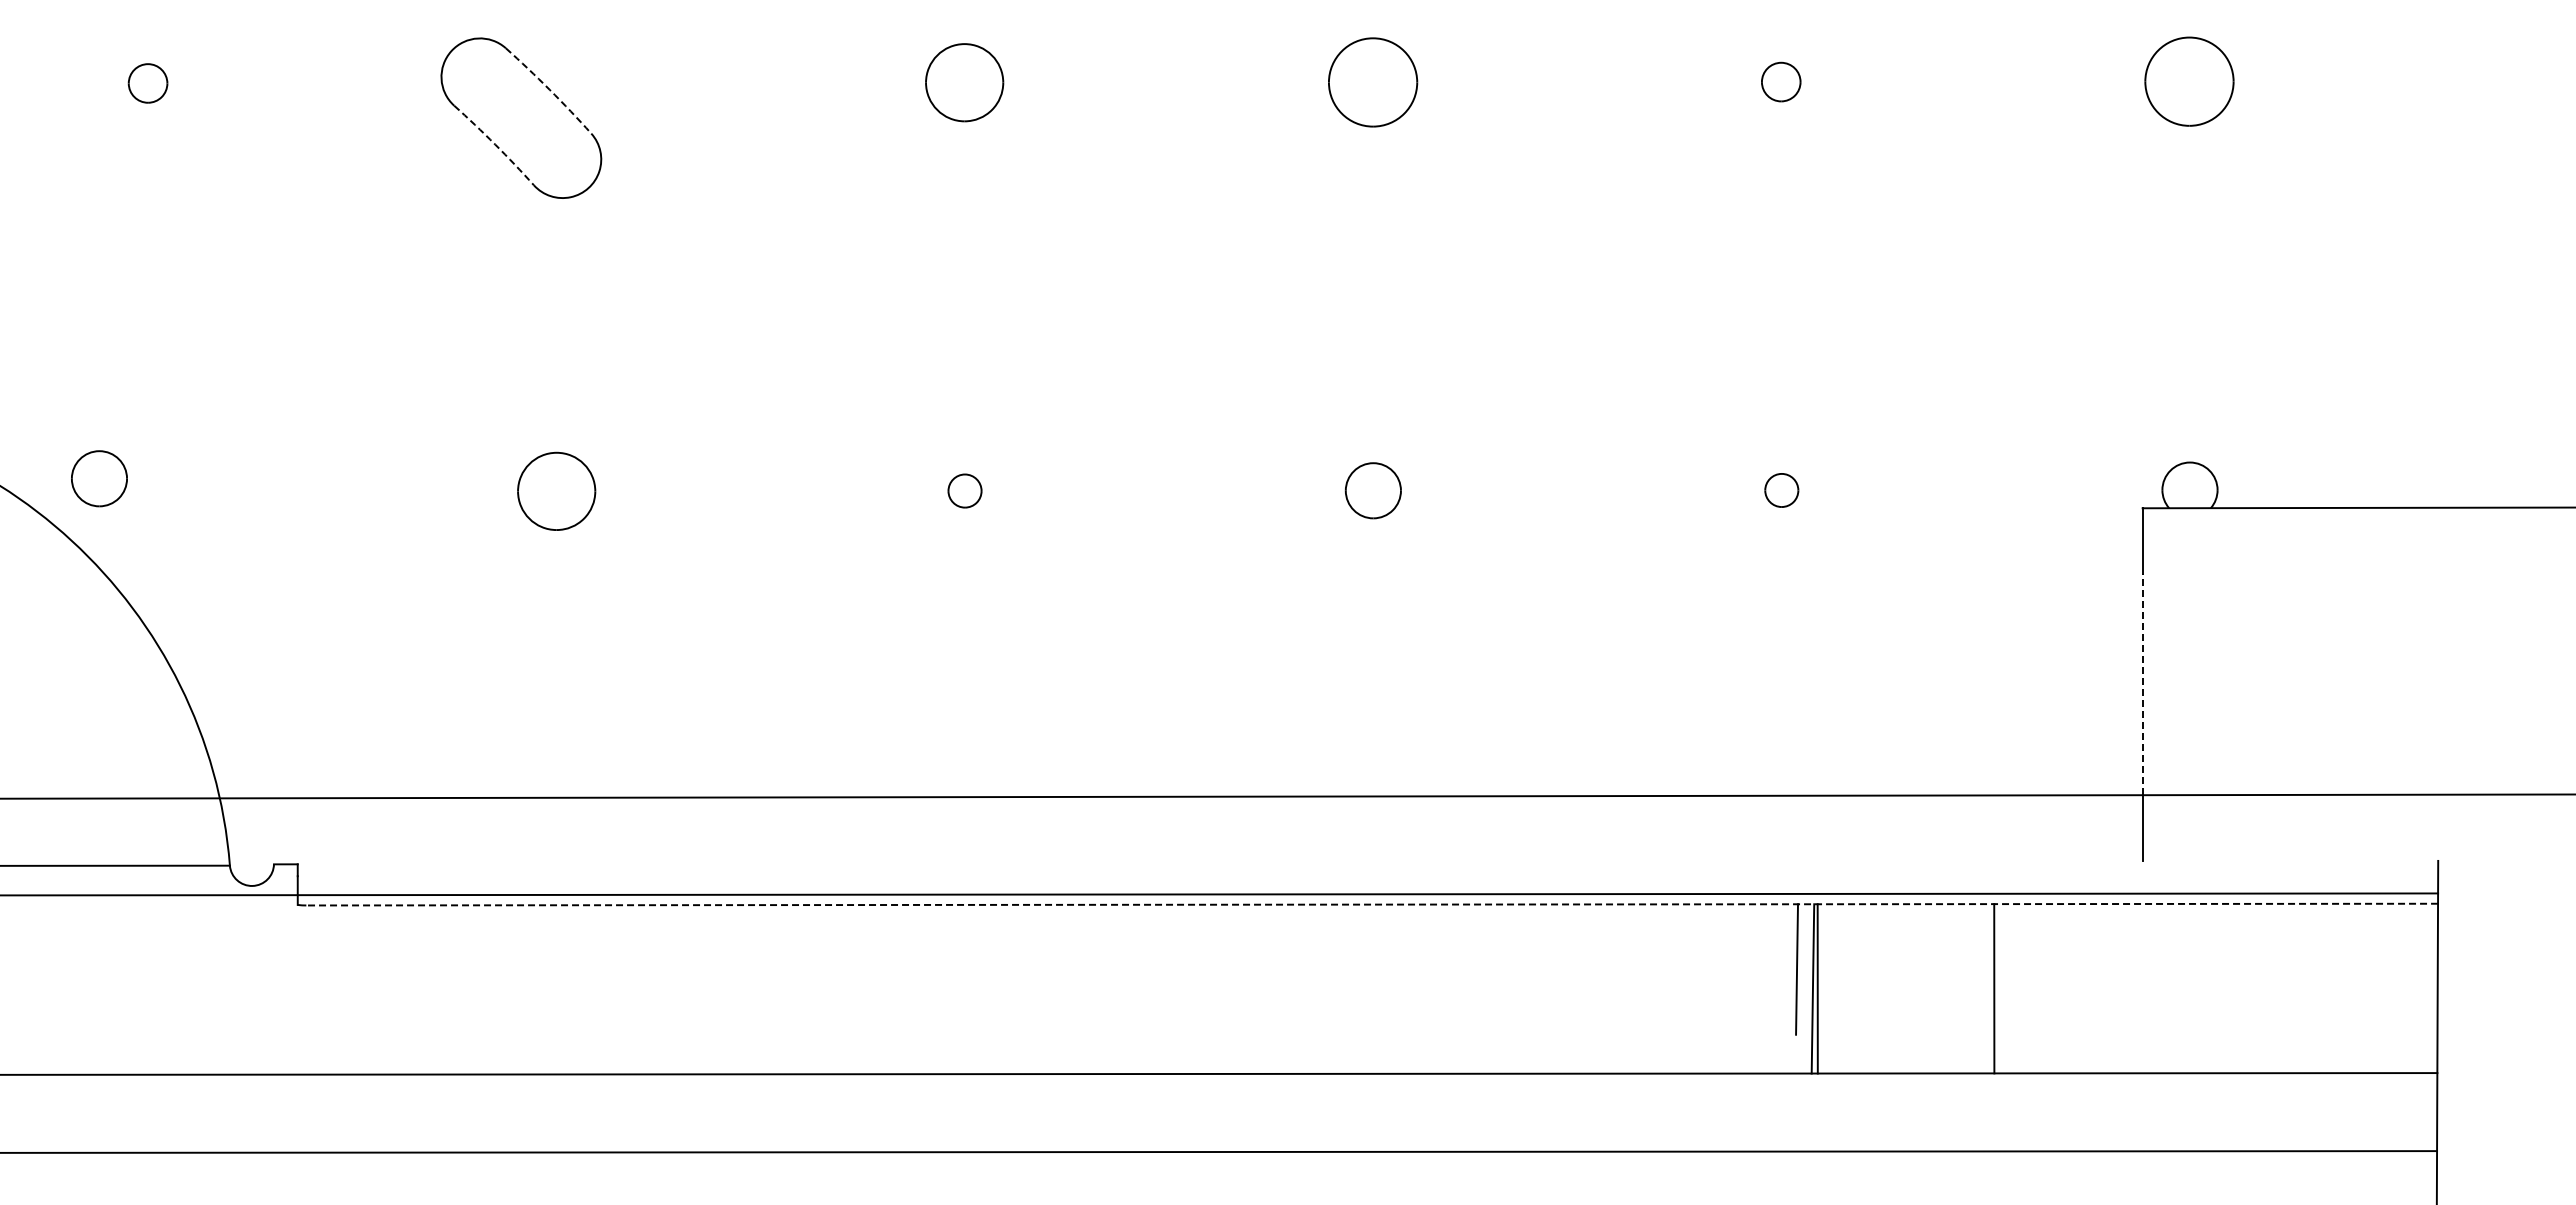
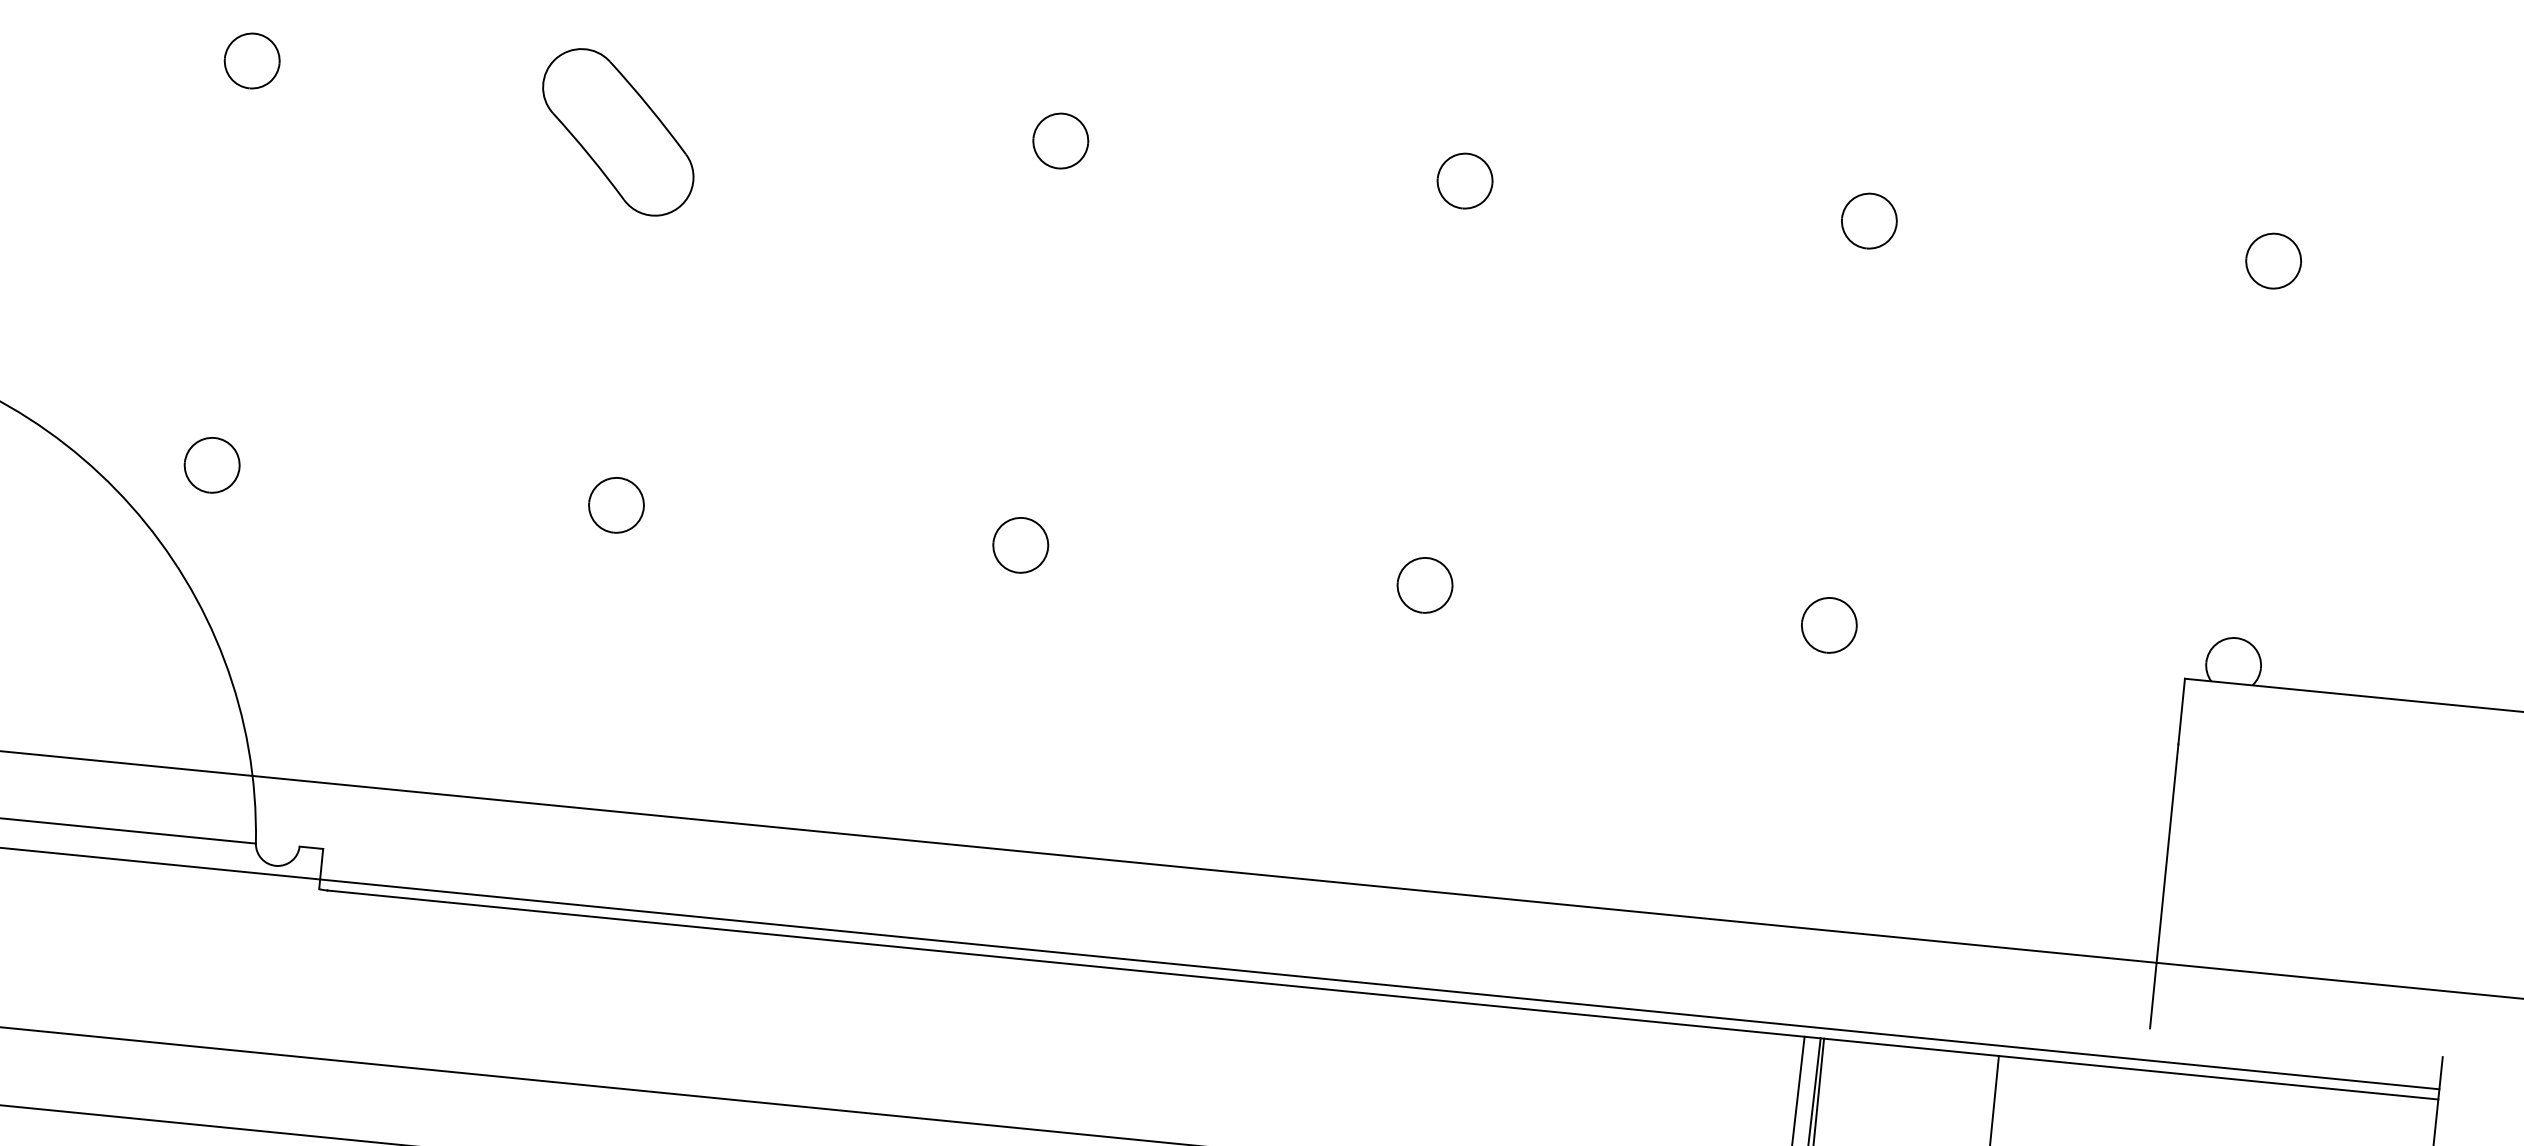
part: (1780, 81) -> (1868, 220), size x1.43
part: (2189, 81) -> (2273, 260), size x0.62
part: (964, 82) -> (1060, 140), size x0.71
part: (1372, 82) -> (1464, 181), size x0.62
part: (147, 83) -> (251, 61), size x1.43
arc: (549, 89) -> (649, 106), dashed -> solid
arc: (495, 144) -> (590, 155), dashed -> solid
part: (99, 478) -> (212, 465), moved
part: (964, 490) -> (1020, 544), size x1.67
part: (1781, 490) -> (1829, 625), size x1.67
part: (556, 491) -> (616, 505), size x0.71
line: (2142, 684) -> (2167, 853), dashed -> solid
line: (1372, 904) -> (1383, 994), dashed -> solid

